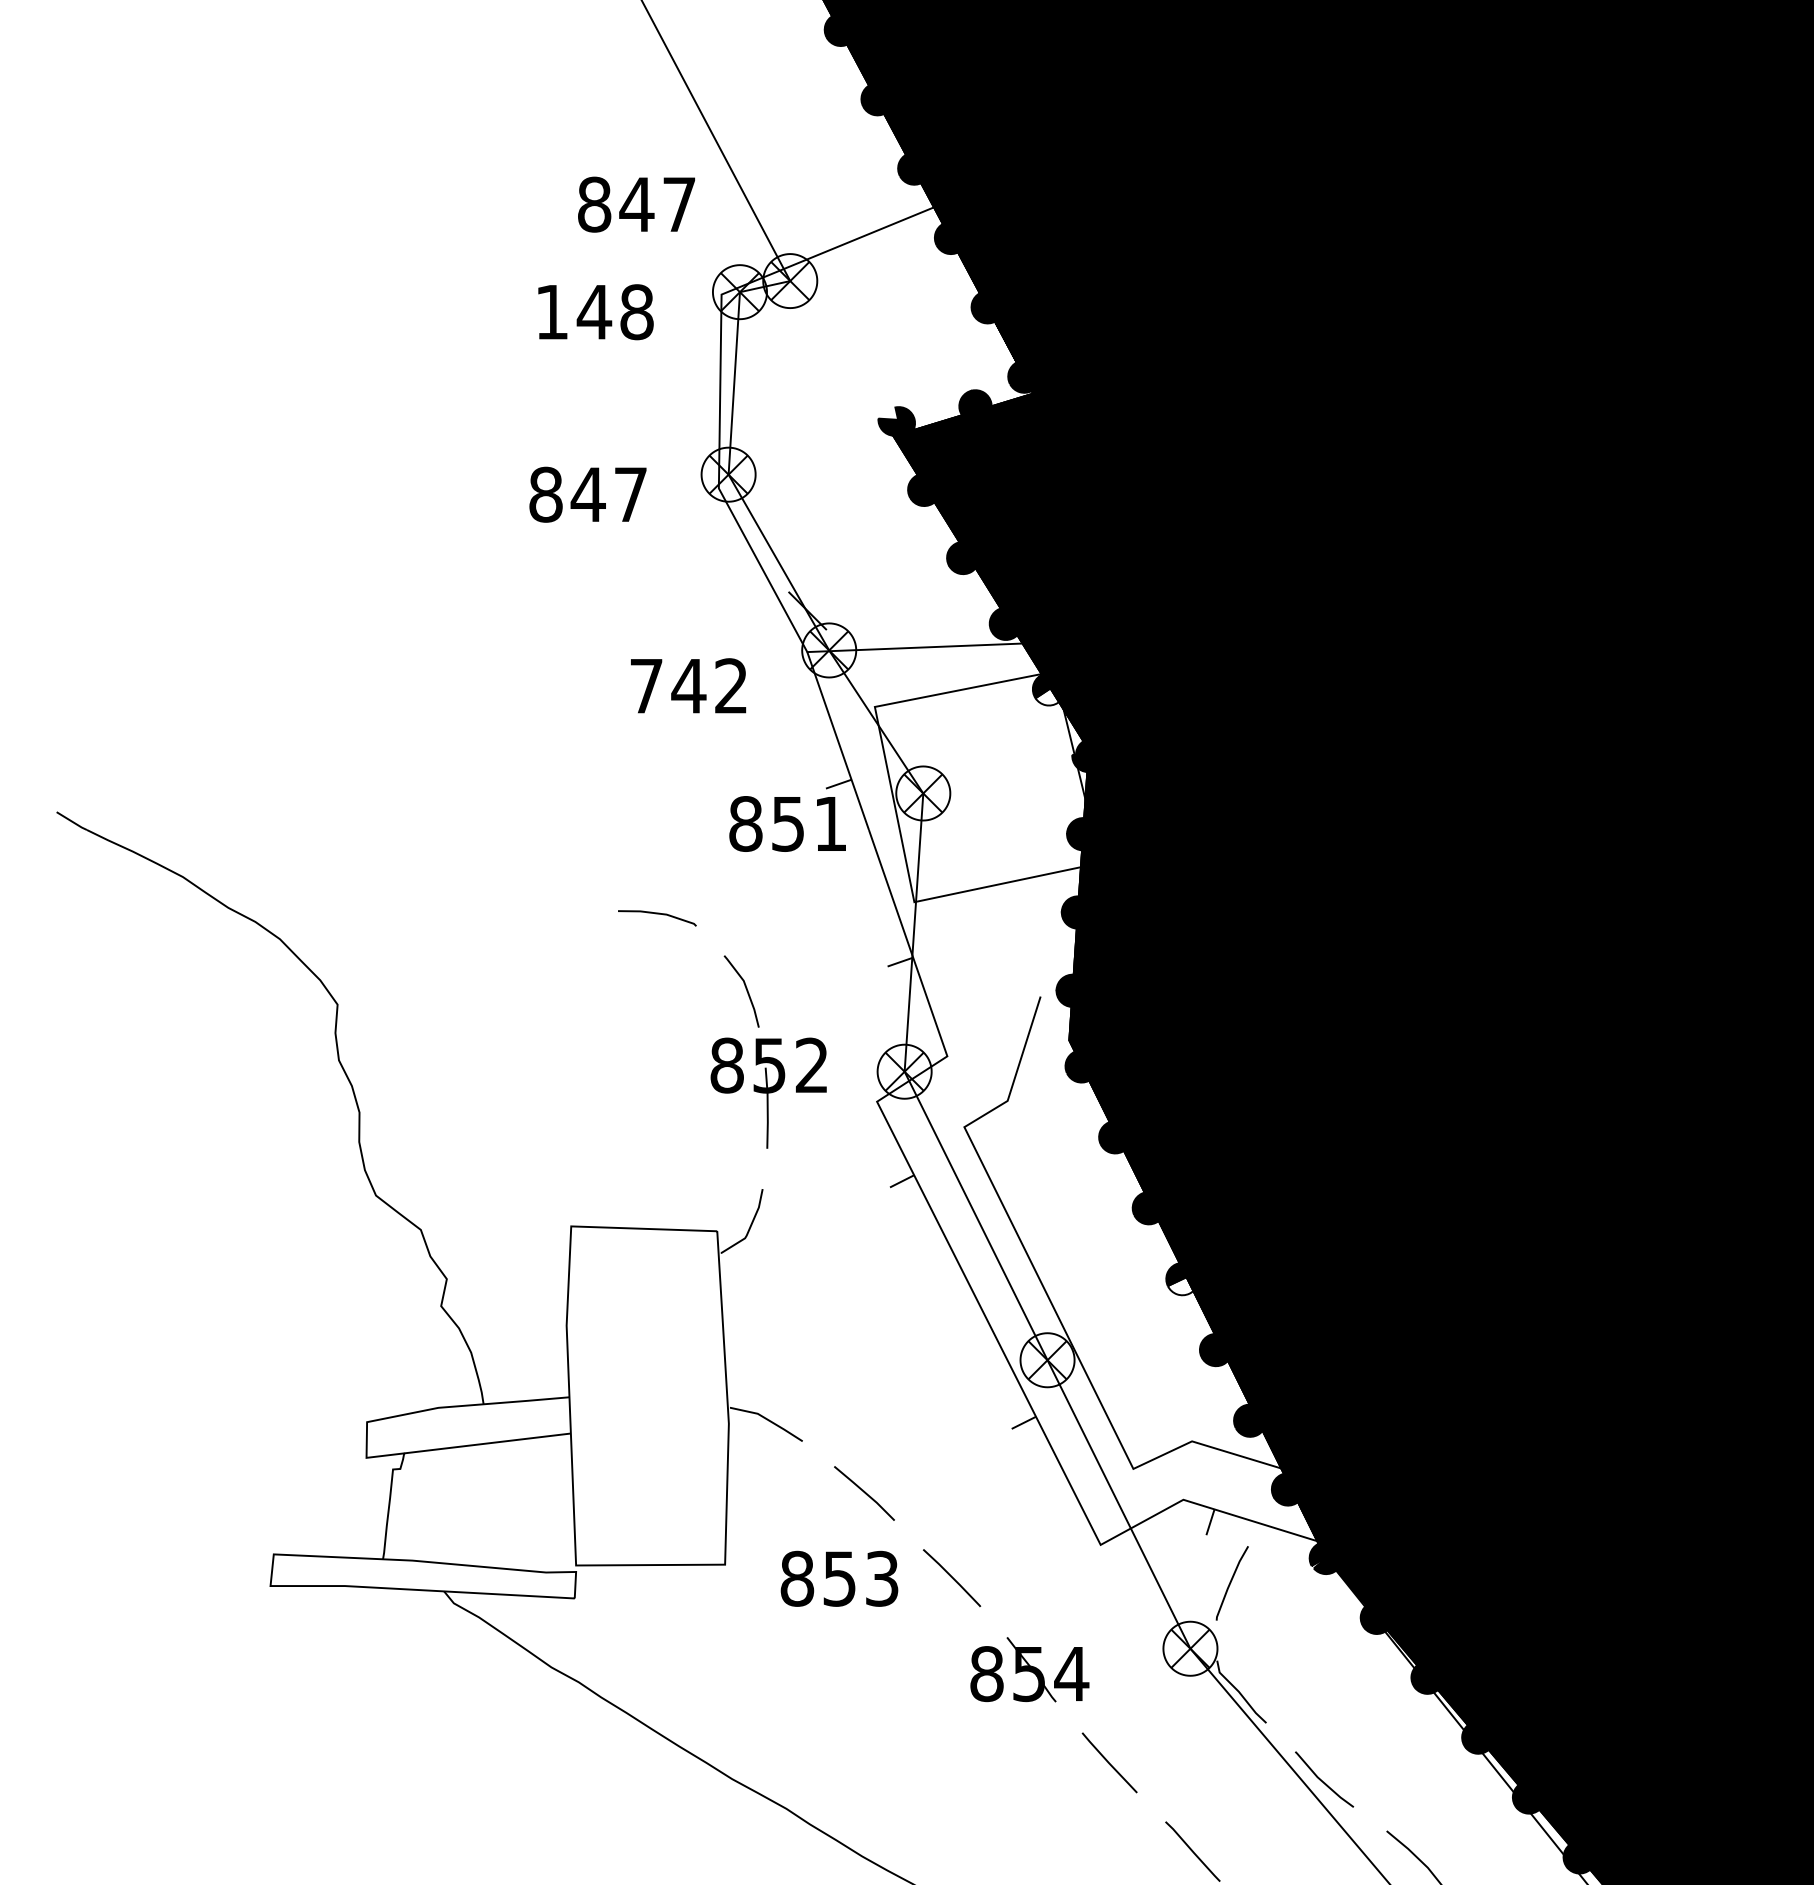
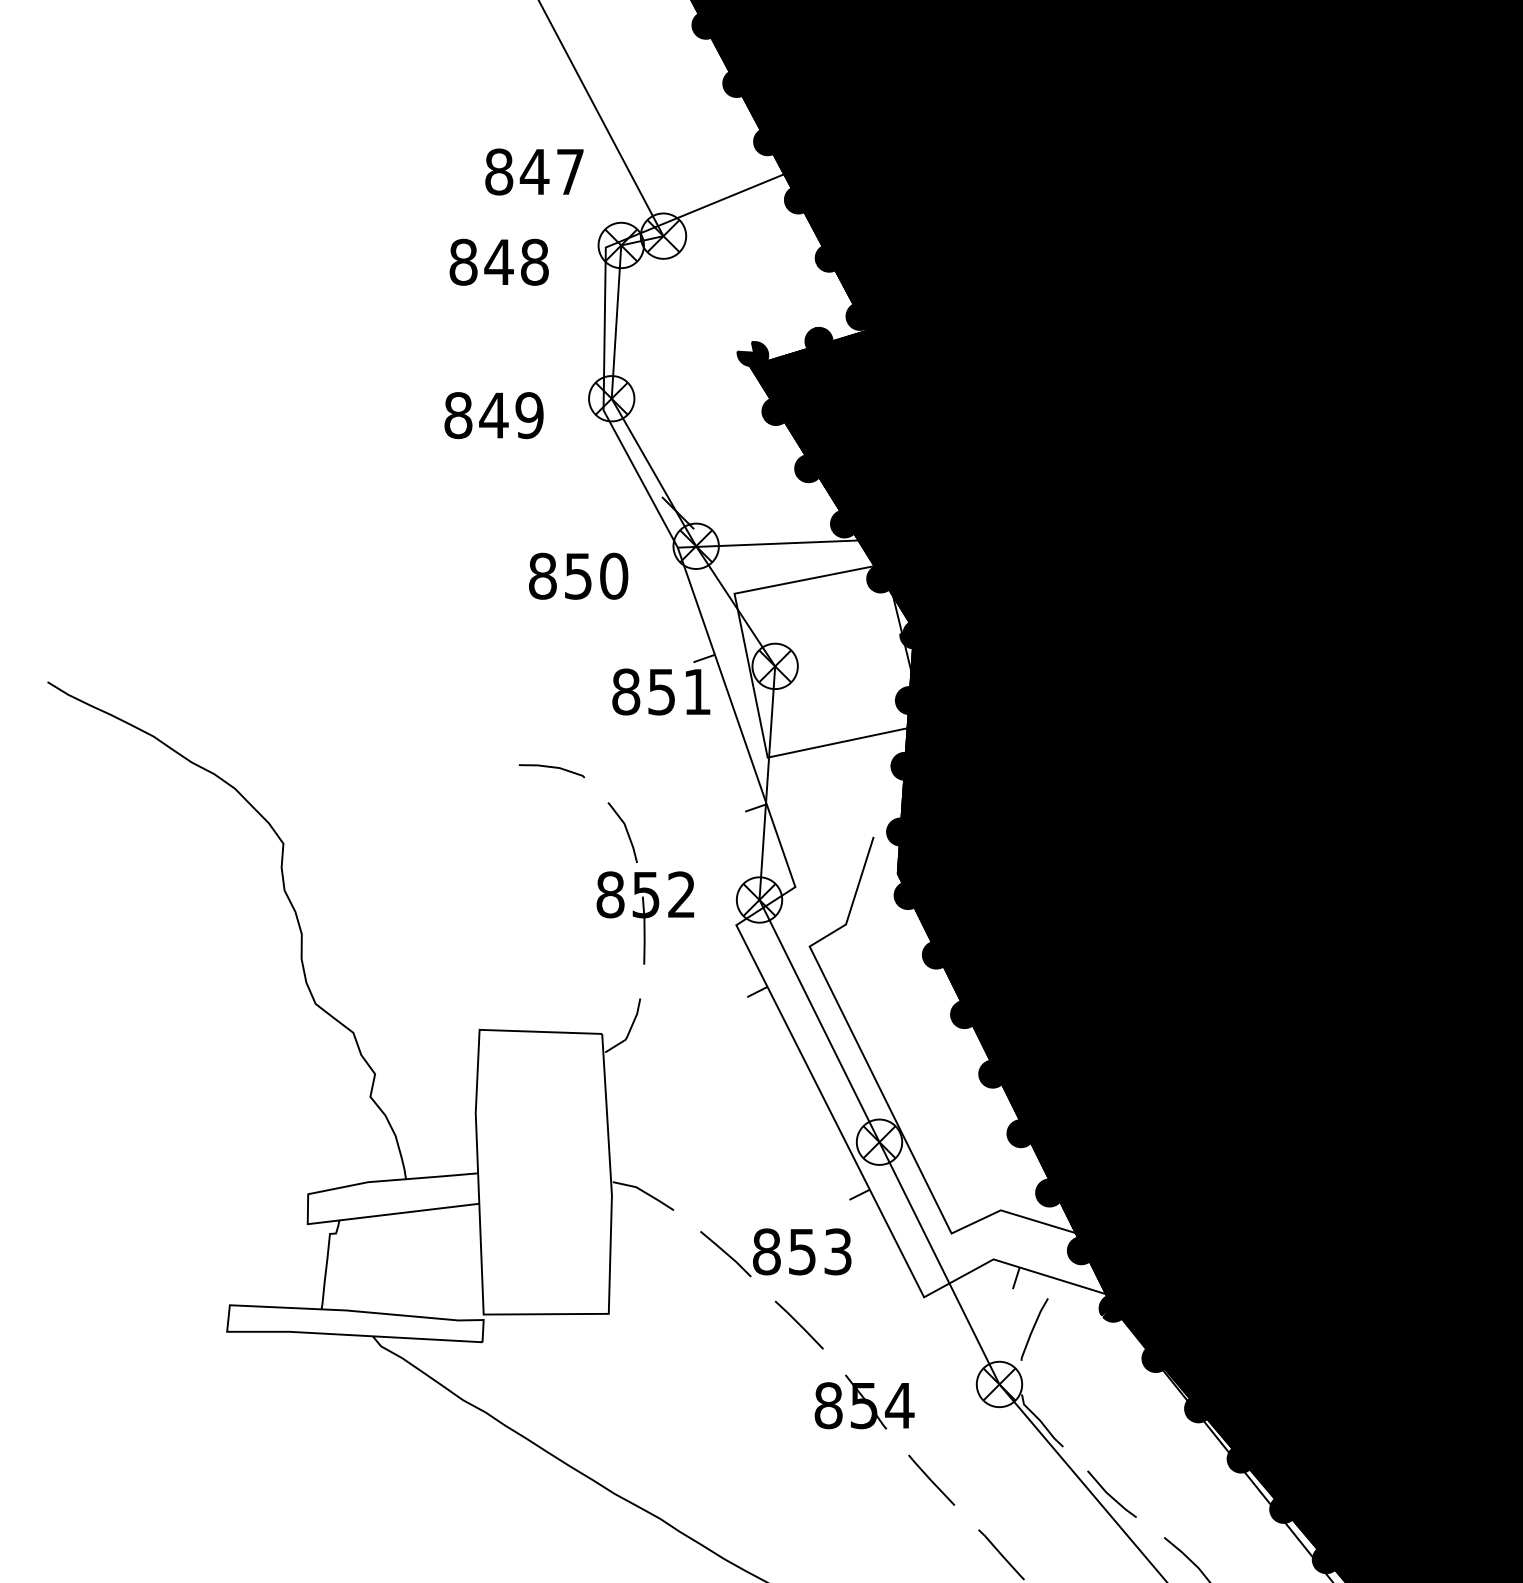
text: (551, 312) -> (463, 262), 148 -> 848
text: (630, 494) -> (529, 415), 847 -> 849
text: (689, 686) -> (578, 576), 742 -> 850
fill: (1049, 692) -> (881, 581), added
fill: (1182, 1283) -> (992, 1077), added
text: (839, 1578) -> (802, 1251), moved

